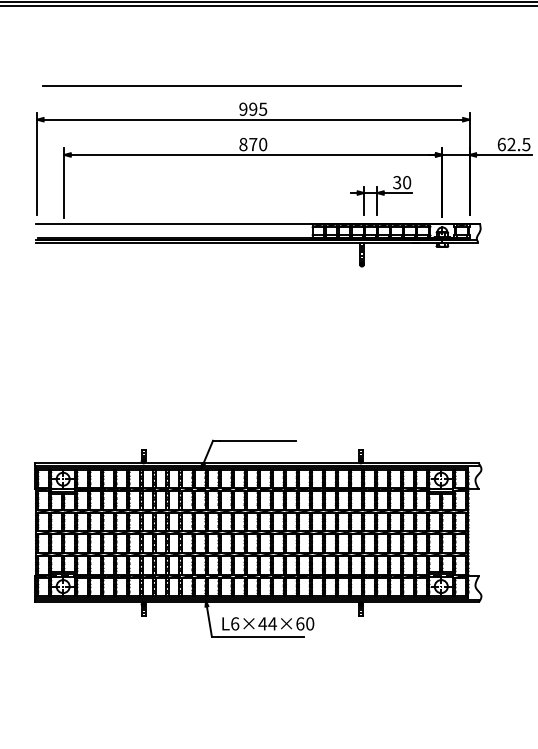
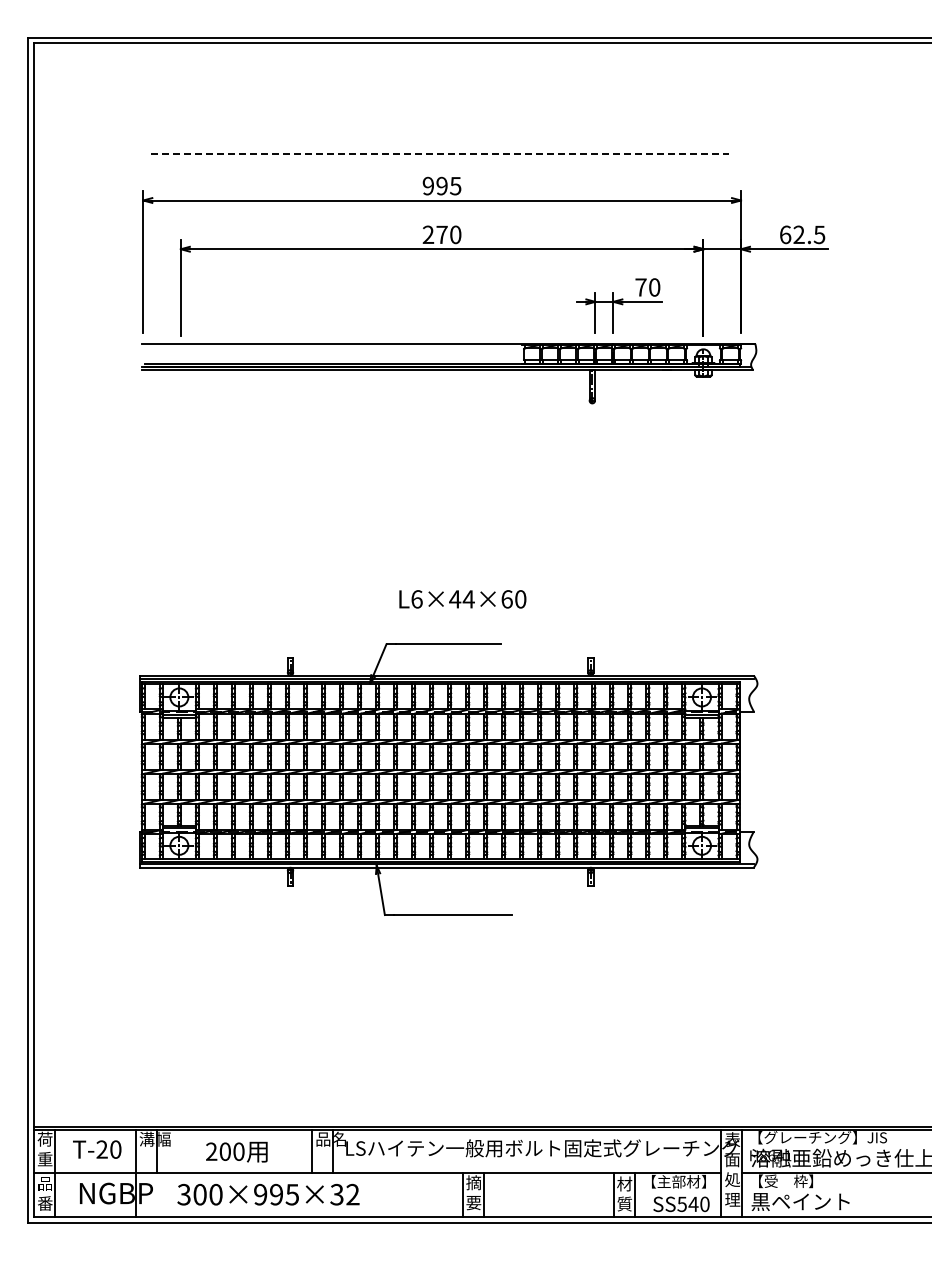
line: (252, 86) -> (440, 154), solid -> dashed
text: (243, 144) -> (428, 234), 870 -> 270
text: (396, 182) -> (640, 287), 30 -> 70
text: (268, 623) -> (462, 599), moved

